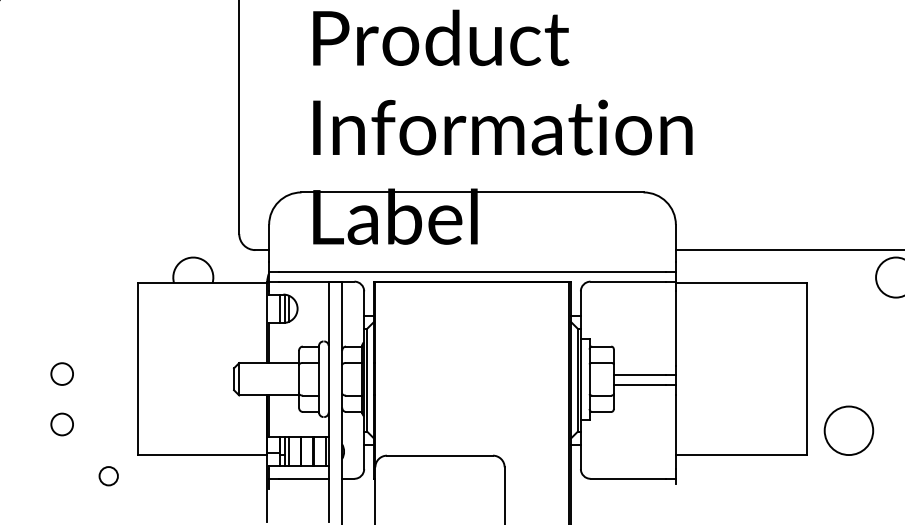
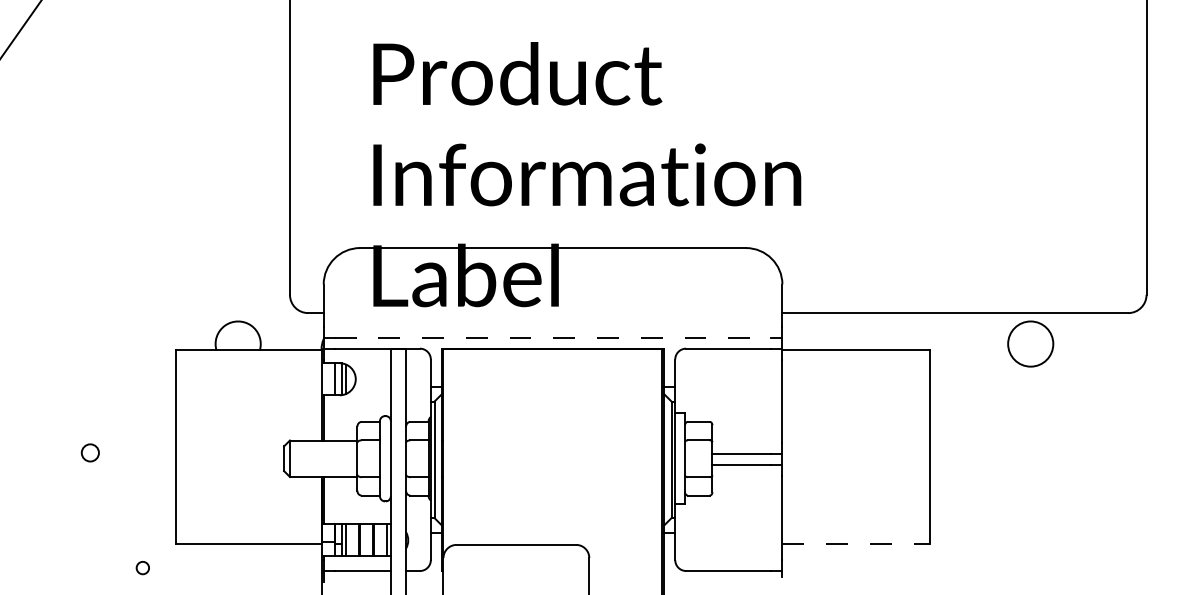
line: (472, 271) -> (553, 337), solid -> dashed
circle: (62, 373) -> (90, 452), size x0.7
circle: (62, 424) -> (90, 509), removed
circle: (848, 430) -> (977, 516), removed
line: (741, 455) -> (856, 544), solid -> dashed
circle: (108, 475) -> (142, 567), size x0.6

